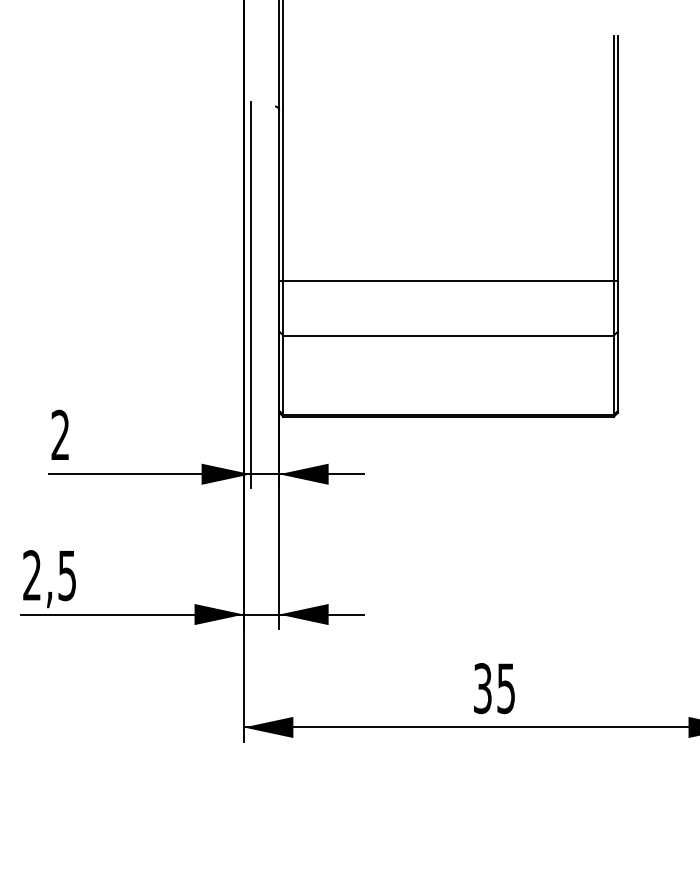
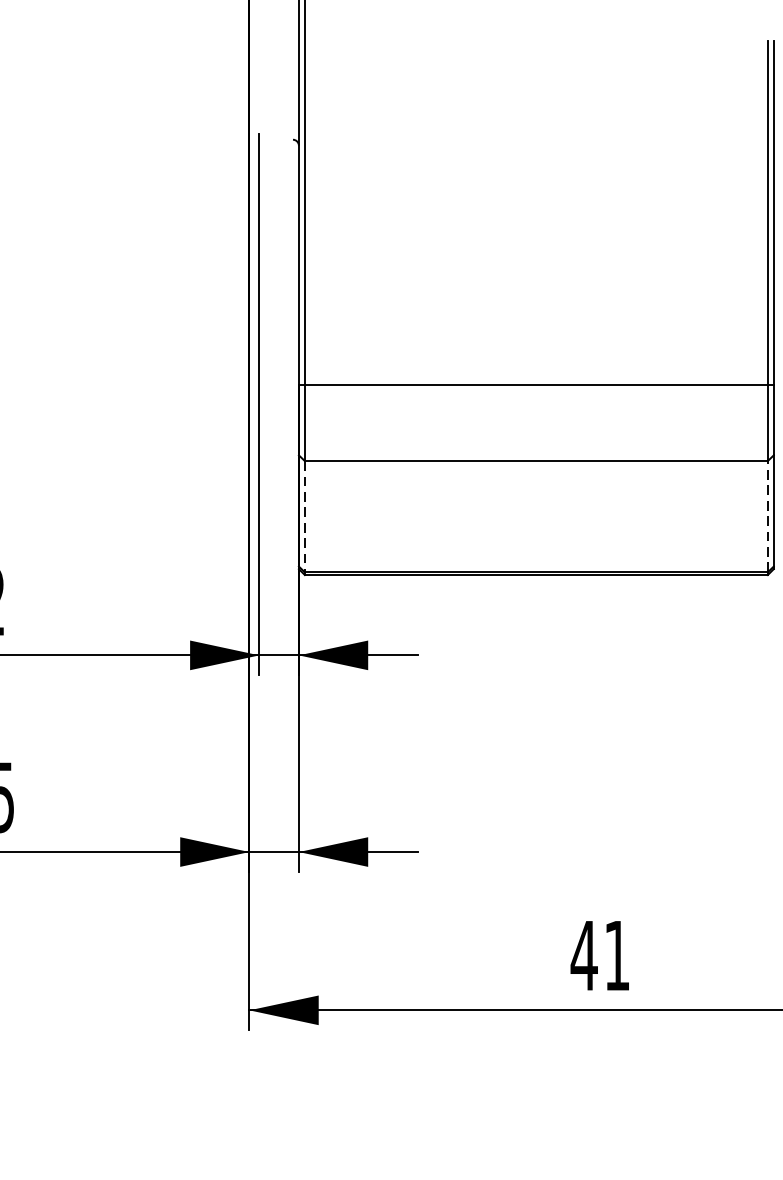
line: (283, 375) -> (304, 516), solid -> dashed
line: (613, 375) -> (767, 516), solid -> dashed
text: (493, 688) -> (599, 955), 35 -> 41

